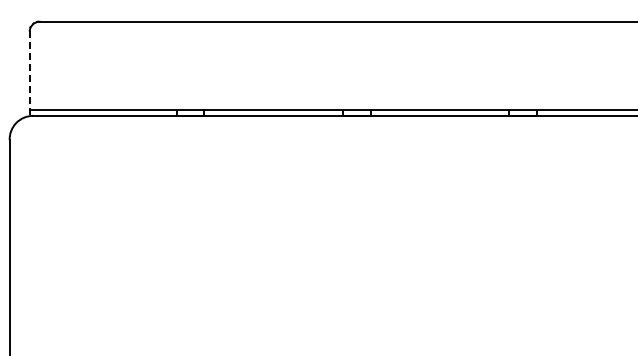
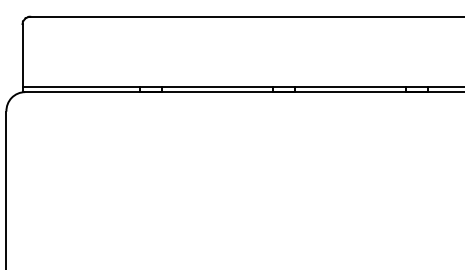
line: (29, 73) -> (22, 58), dashed -> solid

